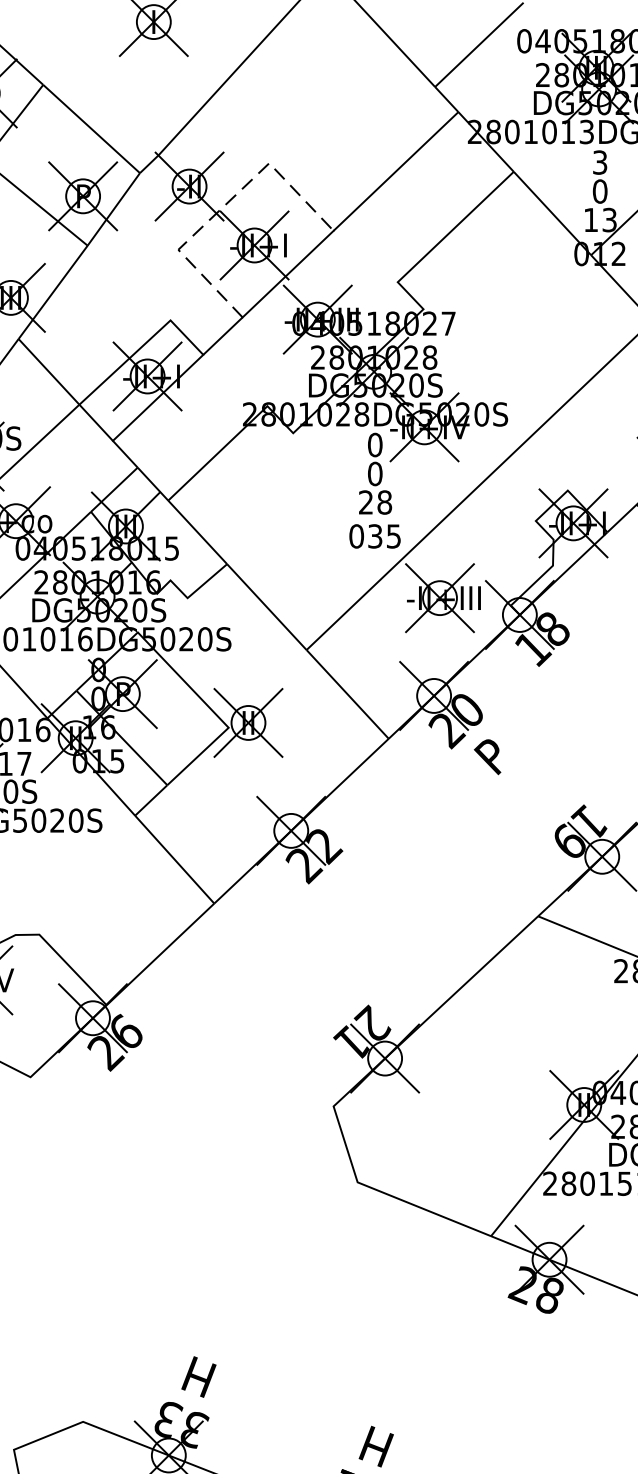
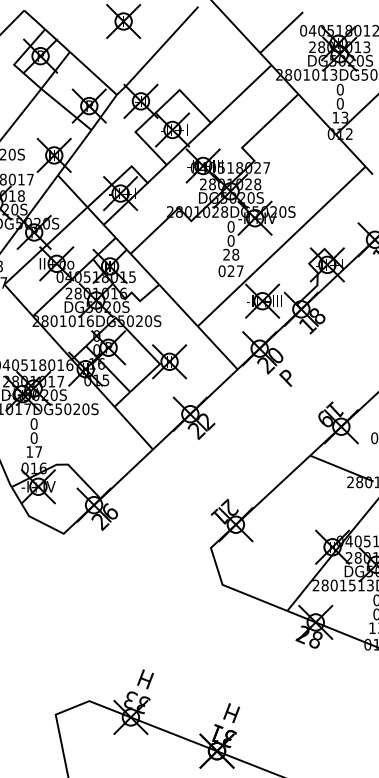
text: (598, 162) -> (339, 89), 3 -> 0
line: (223, 205) -> (157, 110), dashed -> solid
text: (384, 536) -> (235, 271), 035 -> 027

